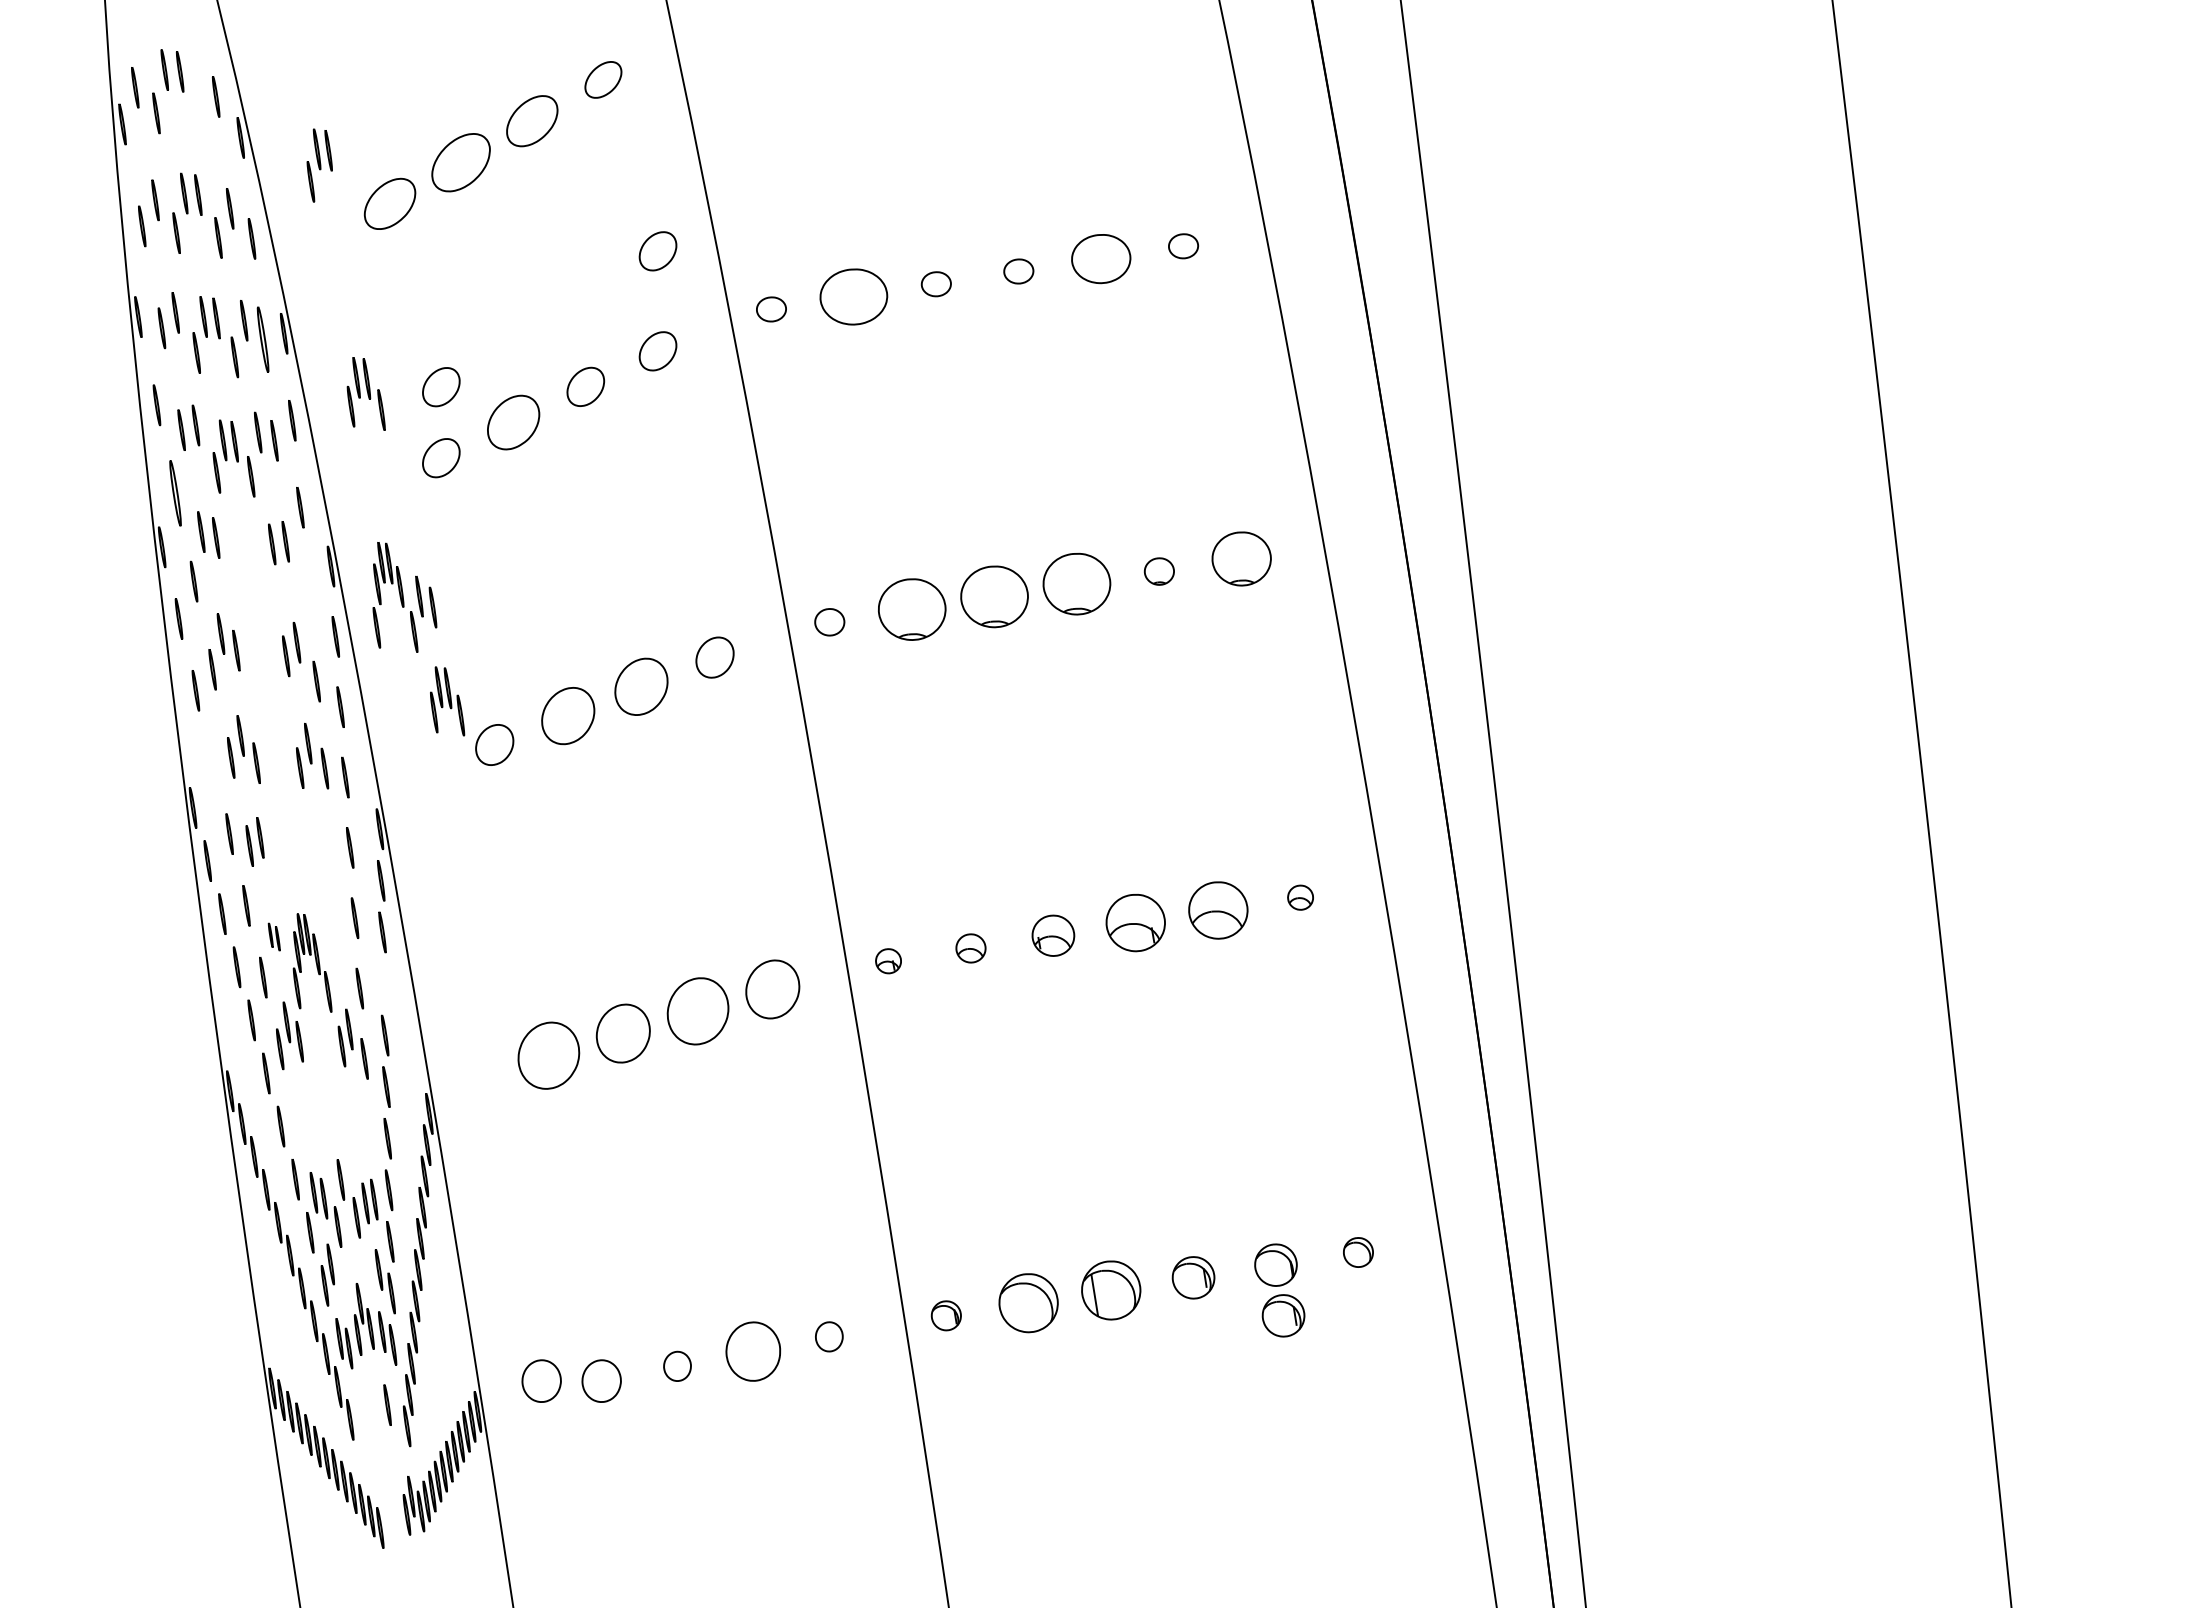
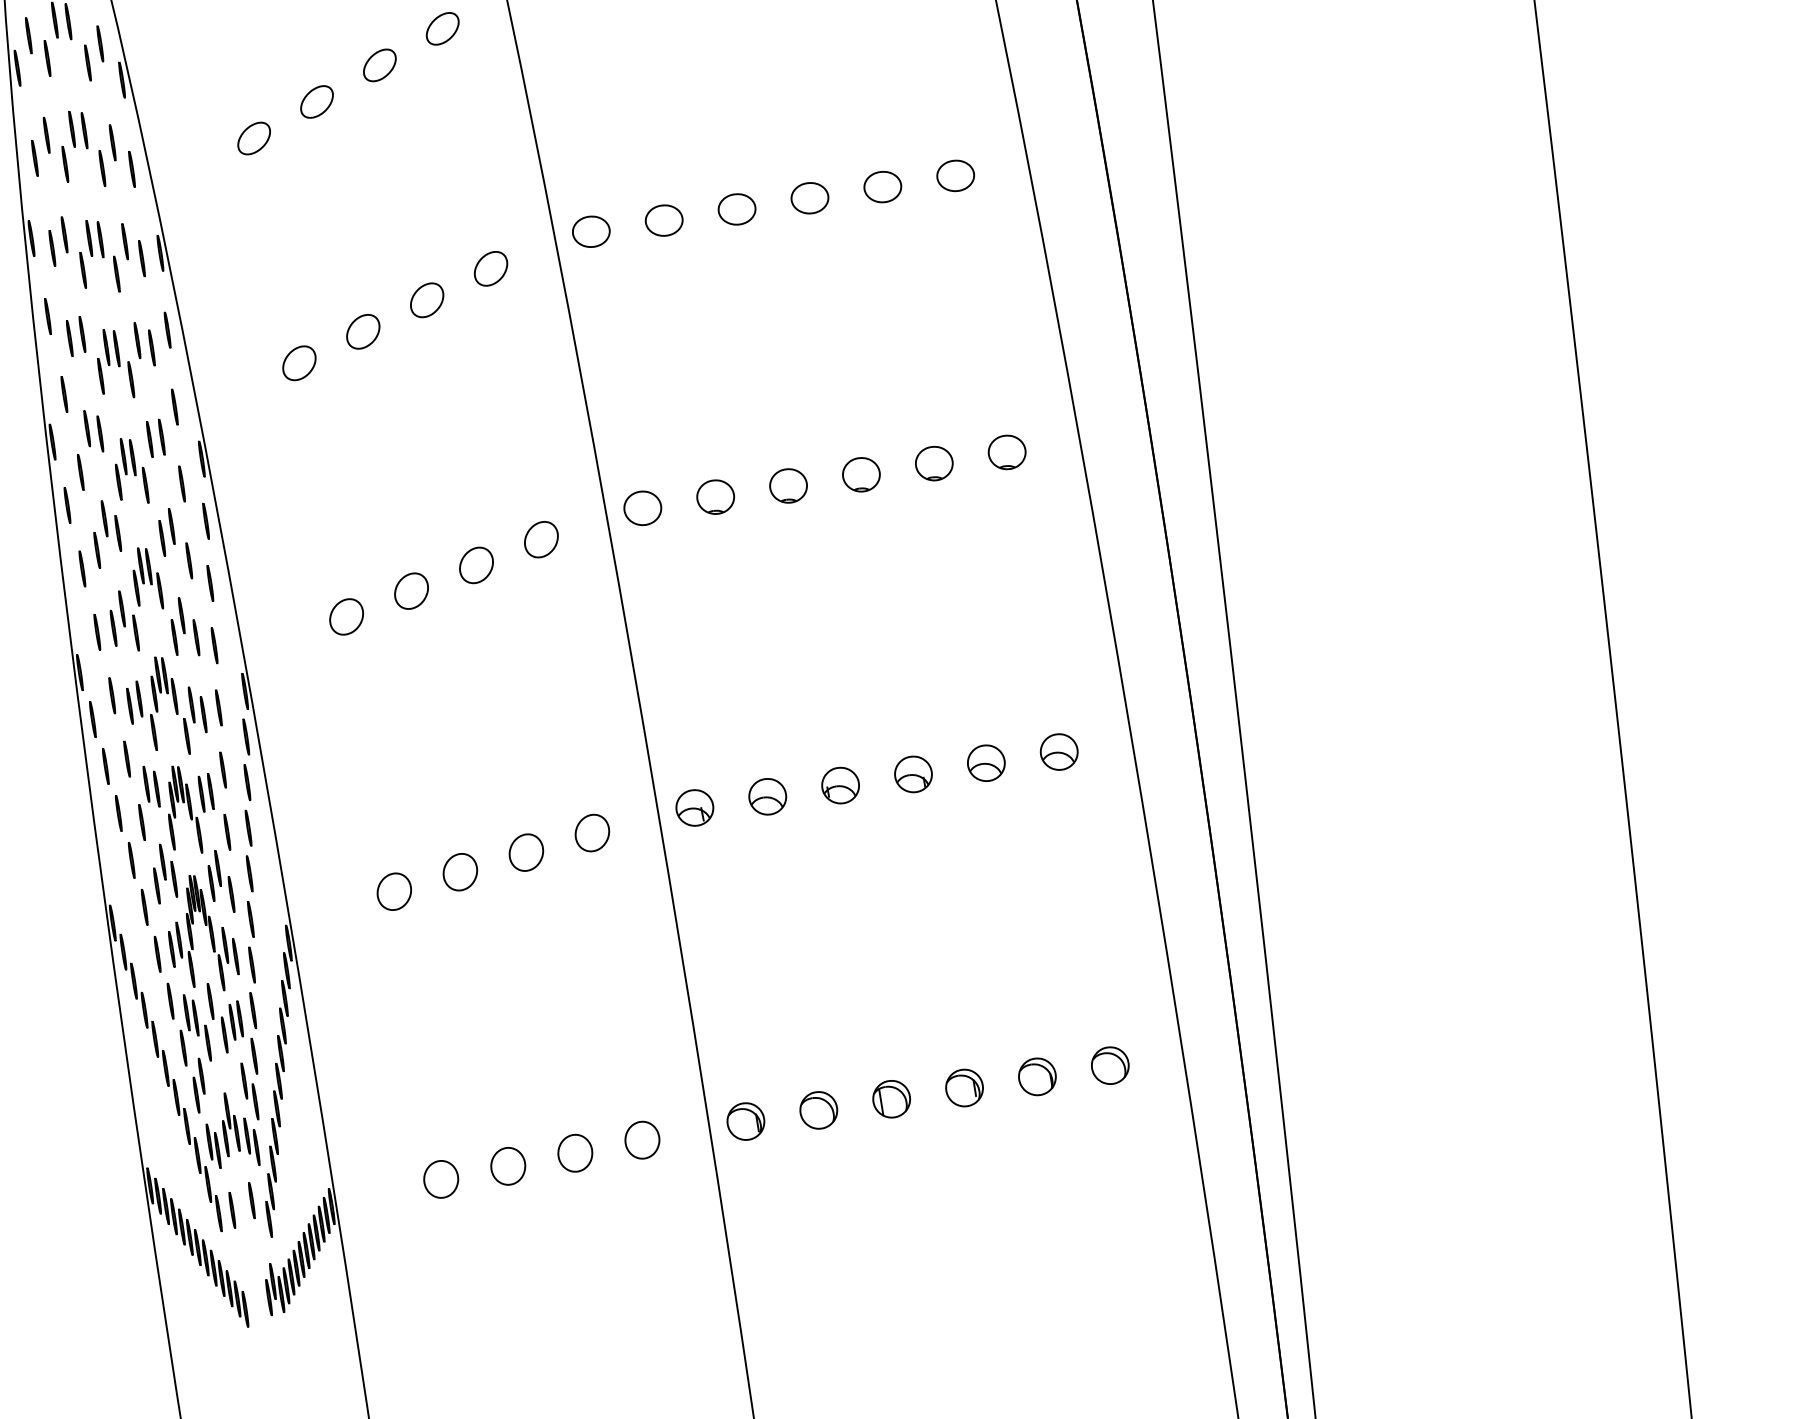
part: (202, 118) -> (88, 62), added
part: (532, 121) -> (380, 65), size x0.71
part: (461, 162) -> (317, 101), size x0.62
part: (319, 165) -> (191, 104), removed
part: (390, 203) -> (254, 138), size x0.71
part: (1183, 246) -> (955, 176), size x1.43
part: (657, 251) -> (490, 180), removed
part: (1100, 258) -> (882, 186), size x0.71
part: (1018, 271) -> (809, 198), size x1.43
part: (936, 284) -> (737, 209), size x1.43
part: (853, 296) -> (663, 220), size x0.62
part: (771, 309) -> (591, 231), size x1.43
part: (263, 339) -> (142, 258), size x0.62
part: (441, 387) -> (299, 300), removed
part: (365, 393) -> (131, 470), moved
part: (513, 422) -> (363, 331), size x0.71
part: (175, 493) -> (64, 394), size x0.62
part: (1241, 558) -> (1006, 452), size x0.71
part: (1159, 571) -> (934, 463), size x1.43
part: (1076, 584) -> (861, 475), size x0.62
part: (308, 594) -> (181, 483), added
part: (994, 596) -> (788, 485), size x0.62
part: (404, 597) -> (178, 705), moved
part: (911, 609) -> (715, 497), size x0.62
part: (829, 622) -> (642, 508), size x1.43
part: (641, 686) -> (476, 565), size x0.71
part: (447, 701) -> (148, 578), moved
part: (567, 715) -> (410, 590), size x0.71
part: (212, 762) -> (97, 632), added
part: (1300, 897) -> (1059, 751), size x1.67
part: (1217, 910) -> (985, 763), size x0.71
part: (1135, 923) -> (913, 774), size x0.71
part: (274, 936) -> (151, 786), size x1.67
part: (335, 943) -> (205, 792), added
part: (970, 948) -> (767, 796), size x1.43
part: (888, 961) -> (694, 808), size x1.67
part: (383, 983) -> (248, 827), added
part: (772, 989) -> (592, 833), size x0.71
part: (697, 1011) -> (525, 852), size x0.62
part: (623, 1033) -> (460, 872), size x0.71
part: (548, 1055) -> (394, 891), size x0.62
part: (339, 1102) -> (209, 933), added
part: (1358, 1252) -> (1110, 1065), size x1.43
part: (1110, 1290) -> (891, 1099), size x0.71
part: (1028, 1302) -> (818, 1109), size x0.71
part: (946, 1315) -> (746, 1121), size x1.43
part: (1283, 1315) -> (1044, 1121), removed
part: (829, 1336) -> (642, 1139), size x1.43
part: (753, 1351) -> (575, 1153), size x0.71
part: (677, 1366) -> (508, 1166), size x1.43
part: (541, 1380) -> (387, 1178), removed
part: (365, 1415) -> (232, 1209), added

